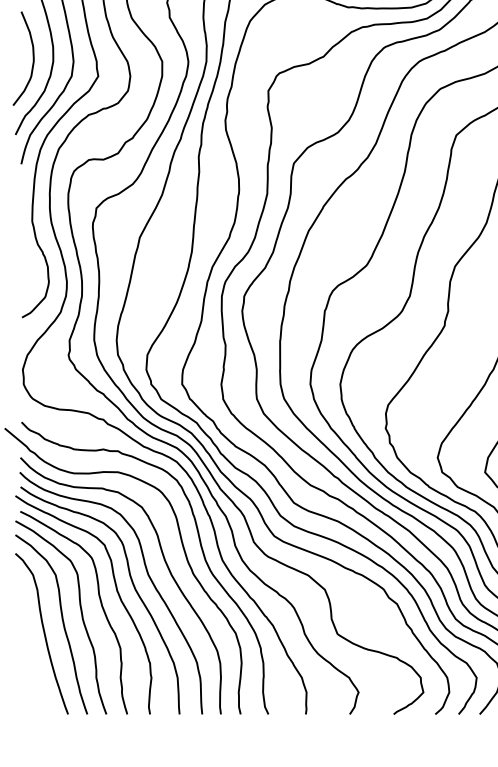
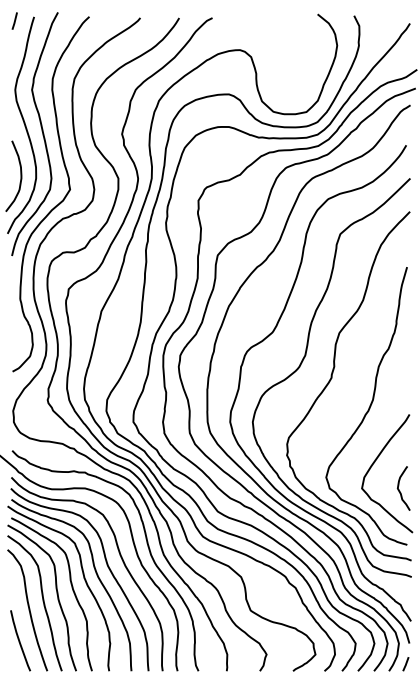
curve: (32, 673) -> (20, 640), added

